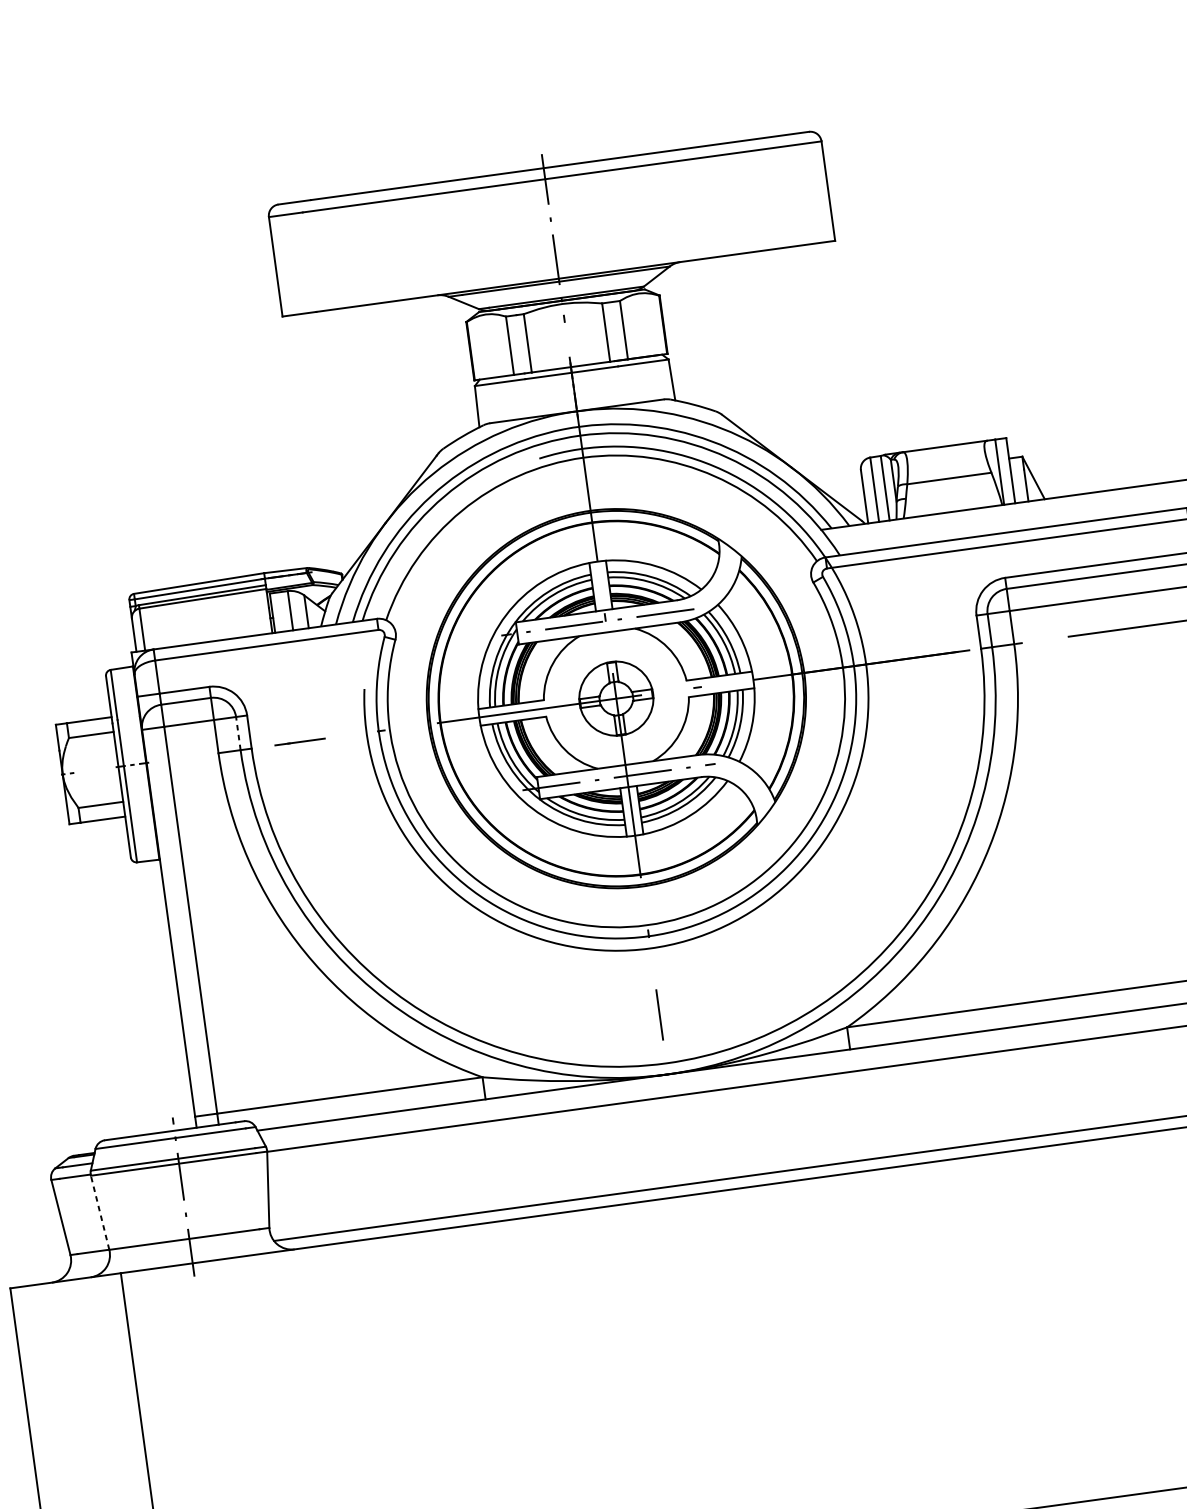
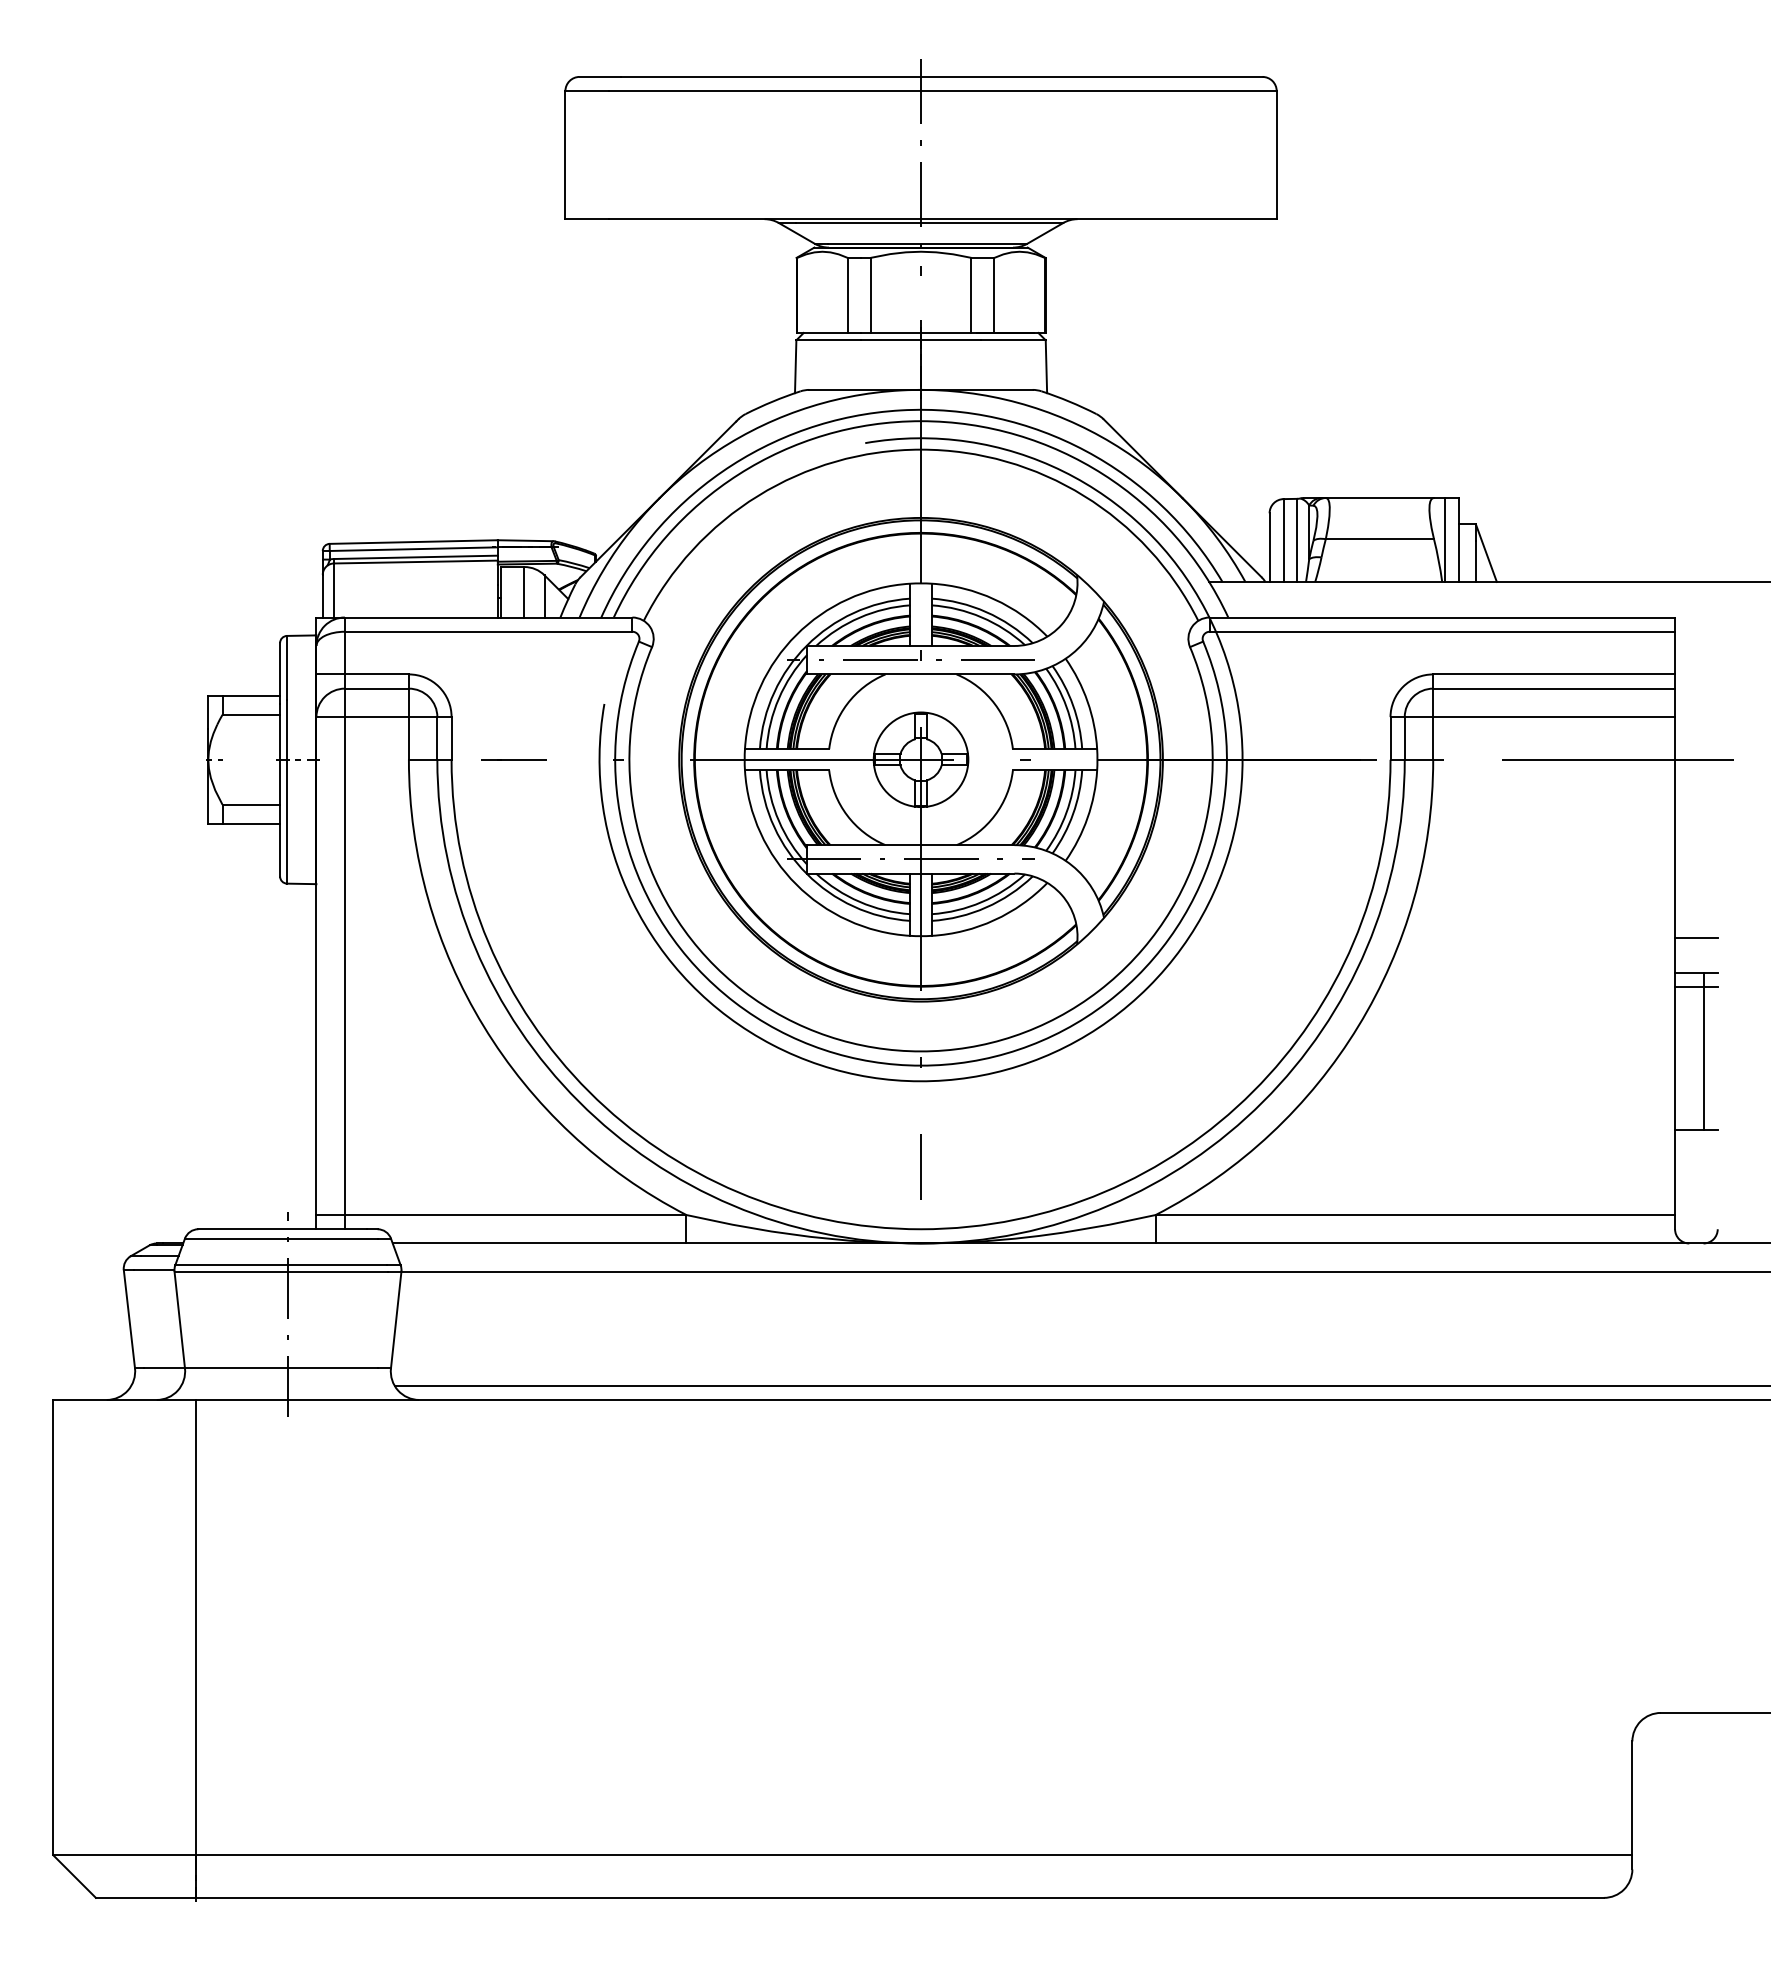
line: (238, 732) -> (437, 737), dashed -> solid
line: (99, 1213) -> (179, 1320), dashed -> solid

